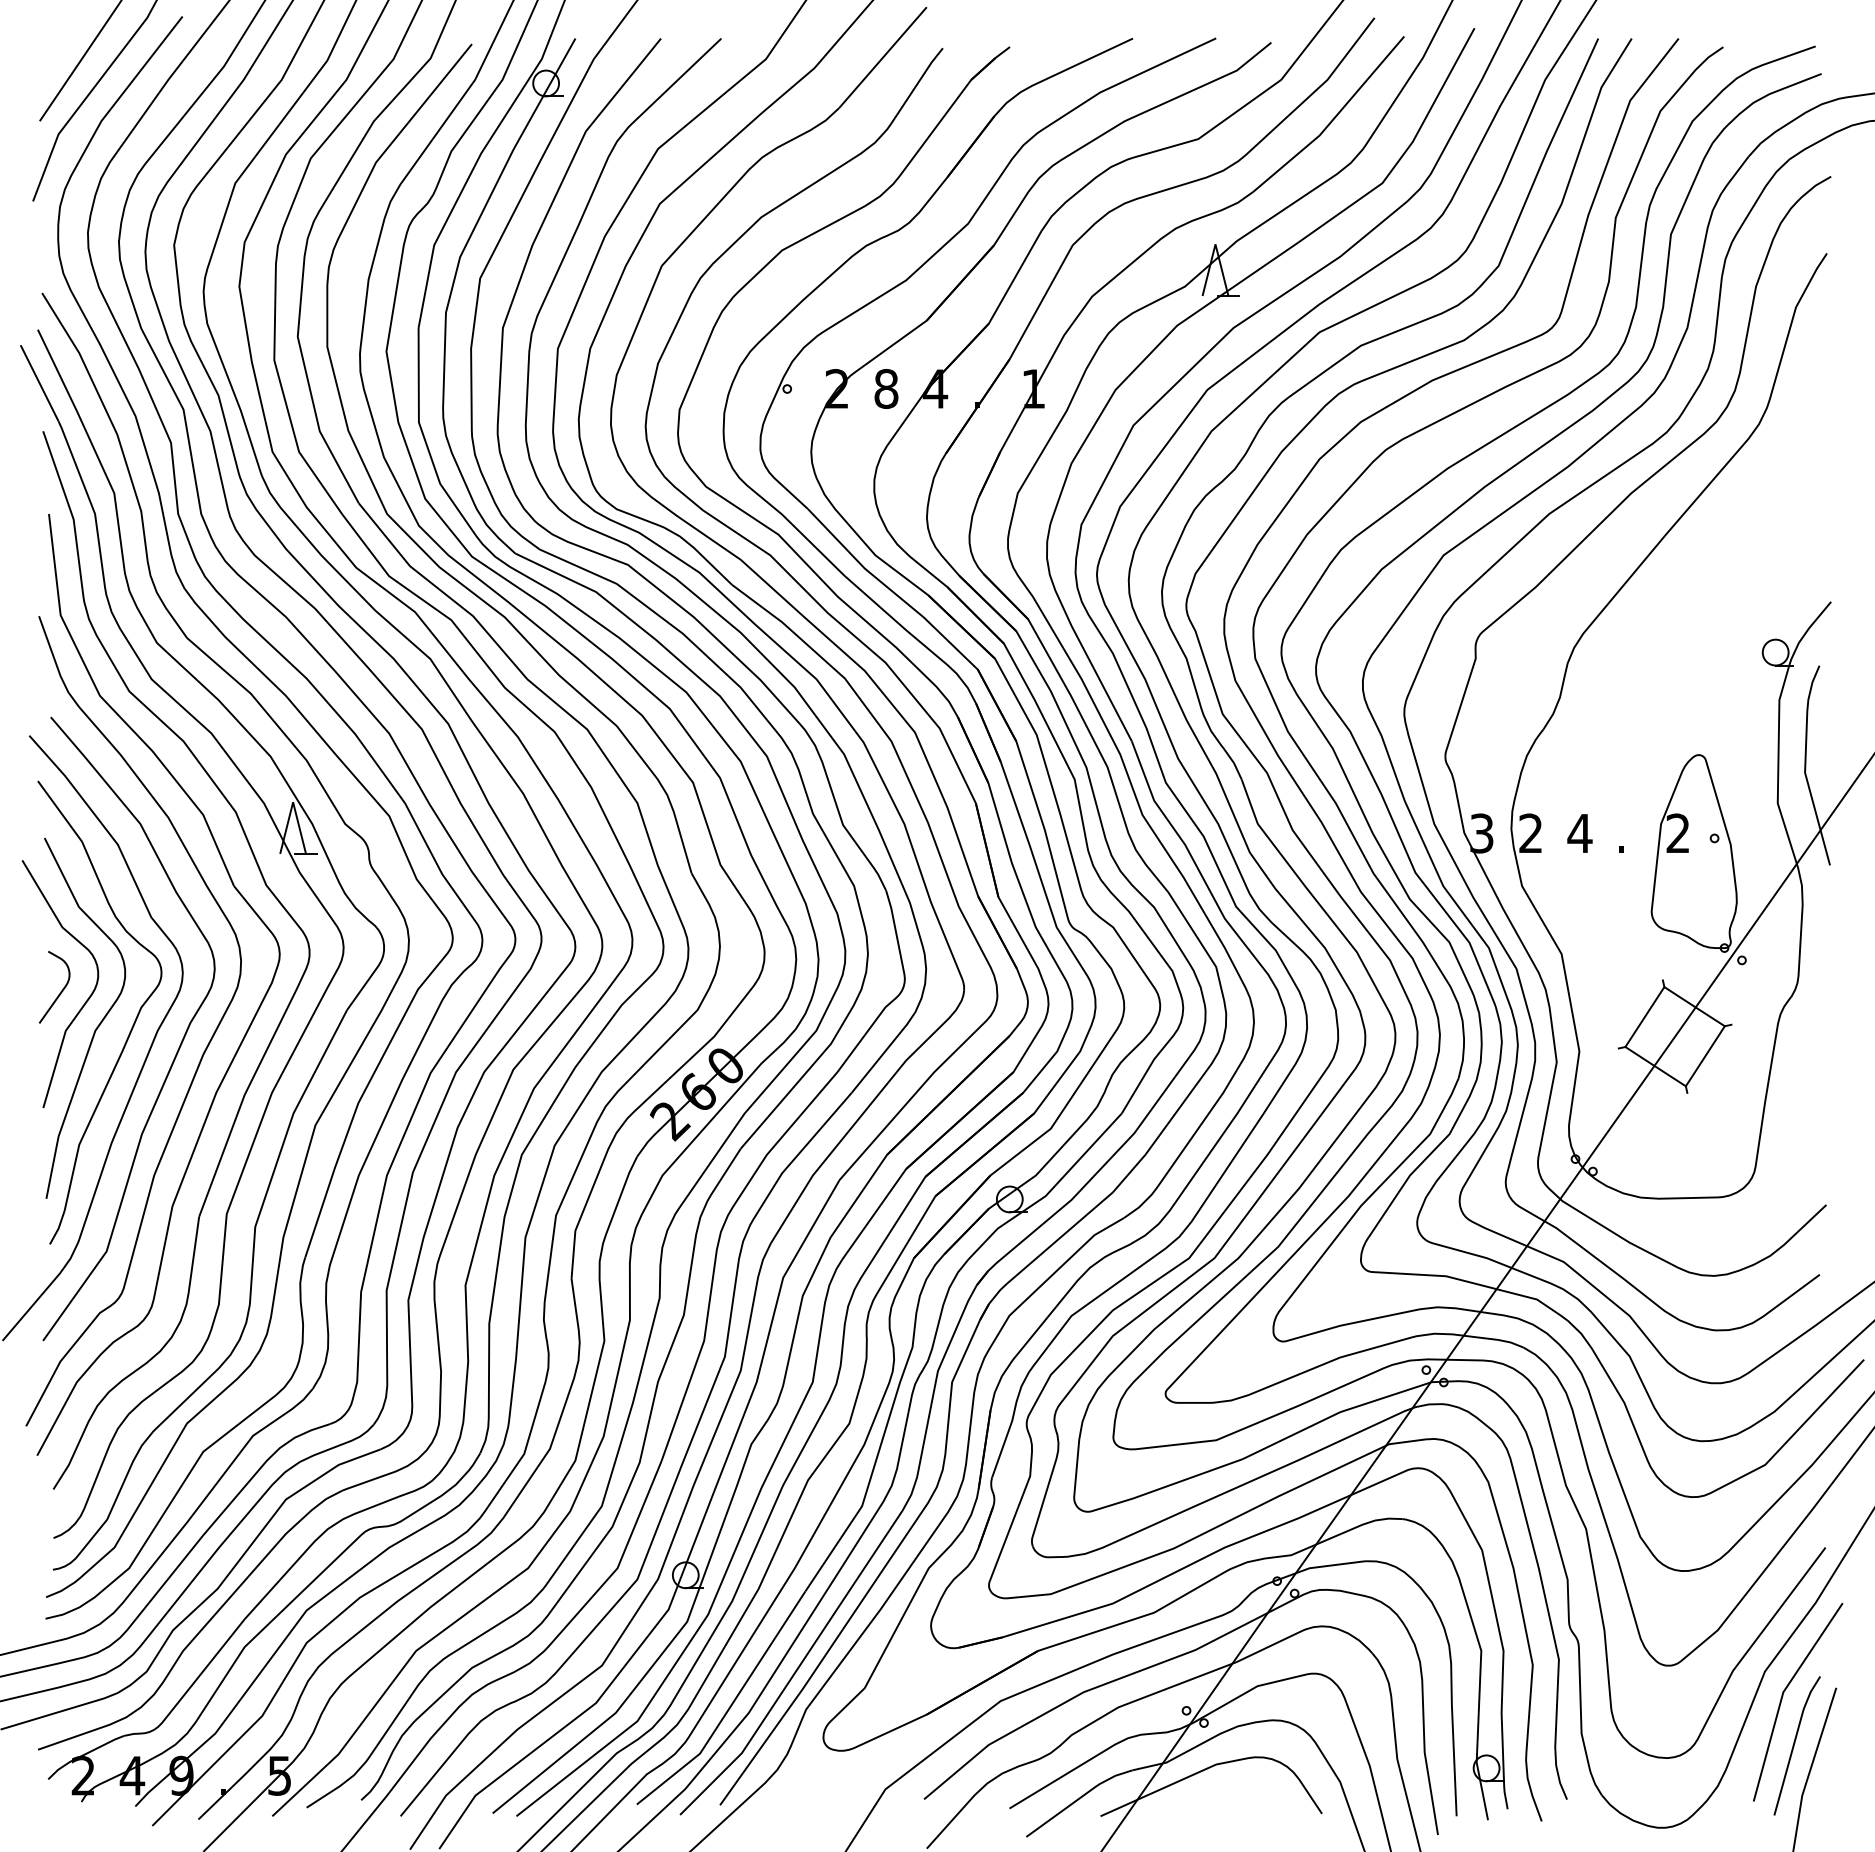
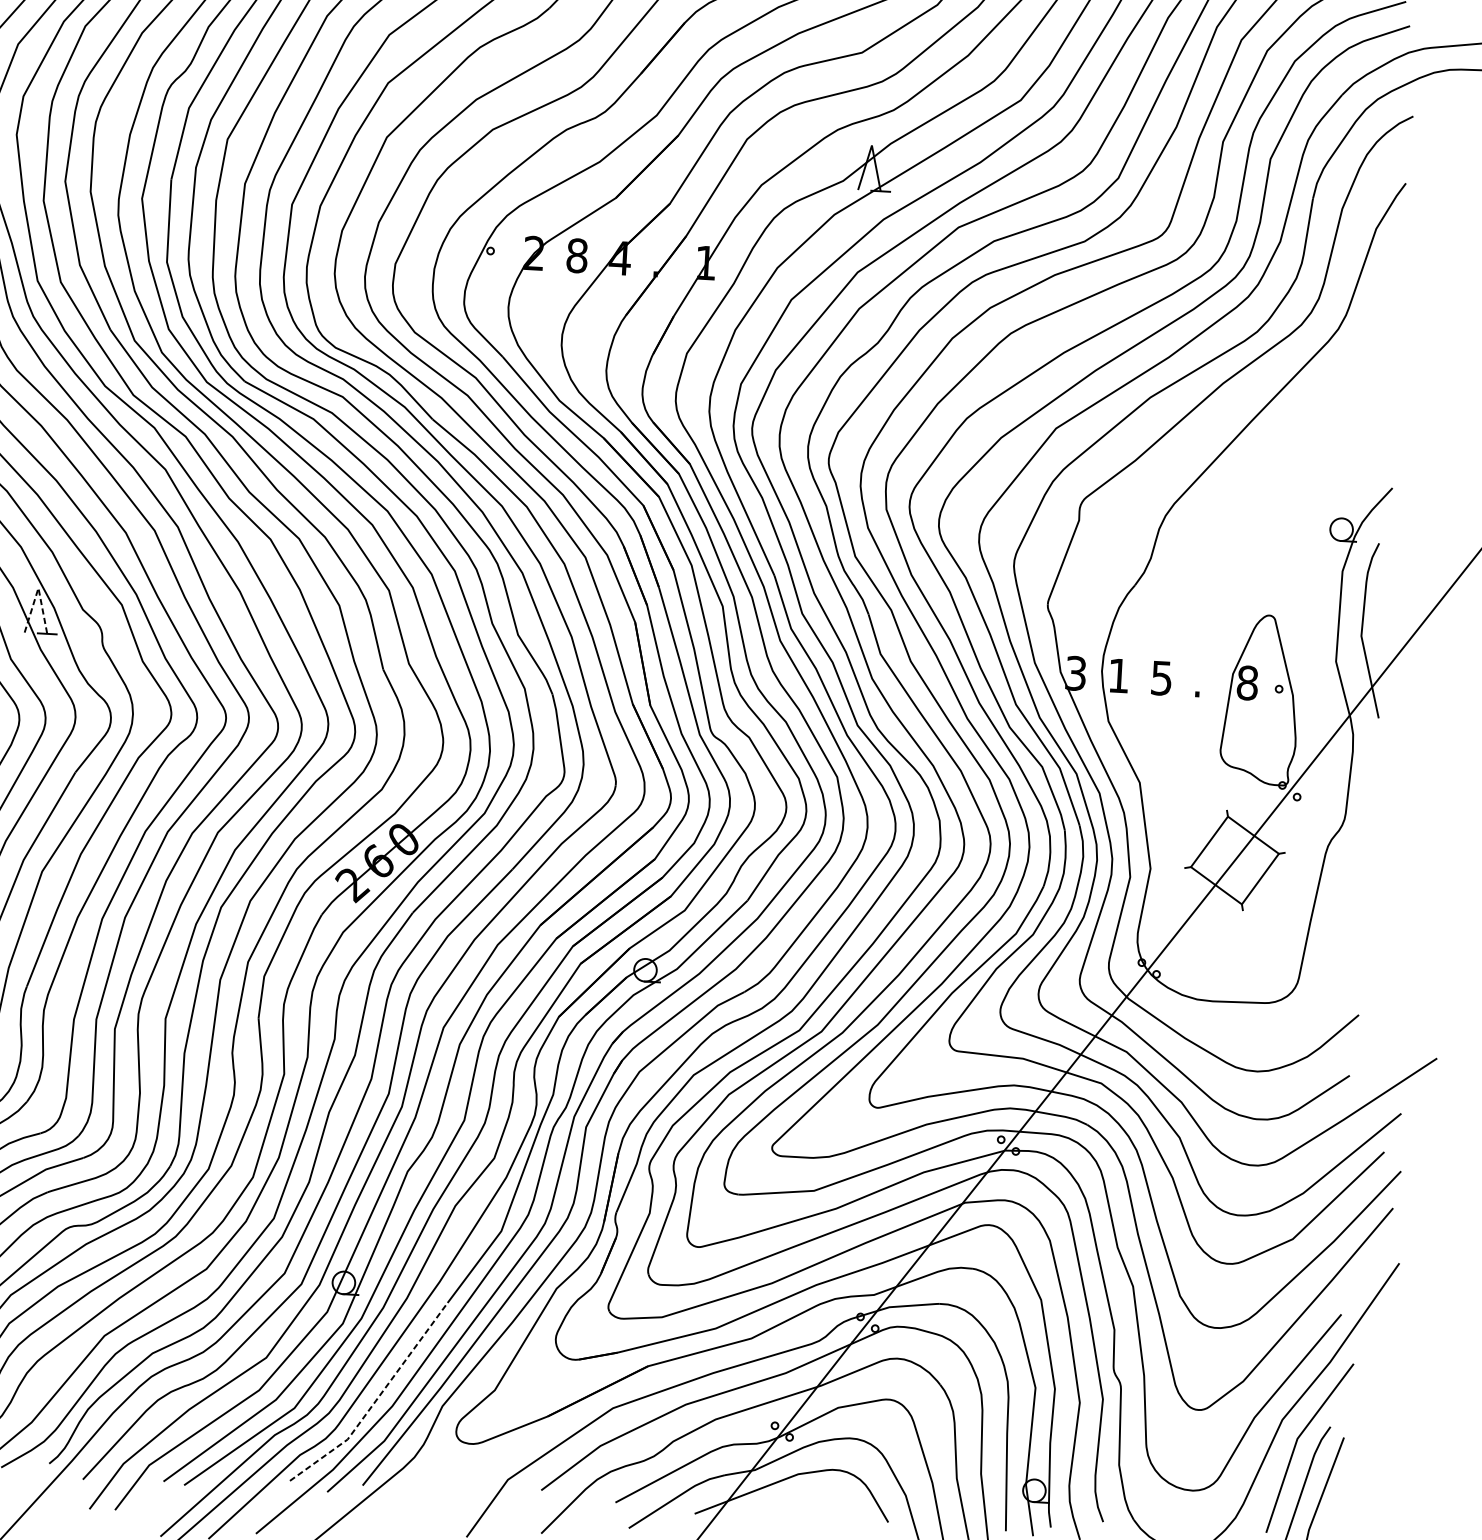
line: (293, 802) -> (38, 588), solid -> dashed
text: (1530, 832) -> (1118, 674), 2 -> 1
text: (1579, 833) -> (1161, 678), 4 -> 5
text: (1678, 833) -> (1247, 683), 2 -> 8
line: (730, 1706) -> (376, 1399), solid -> dashed

